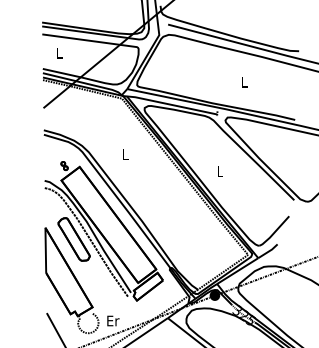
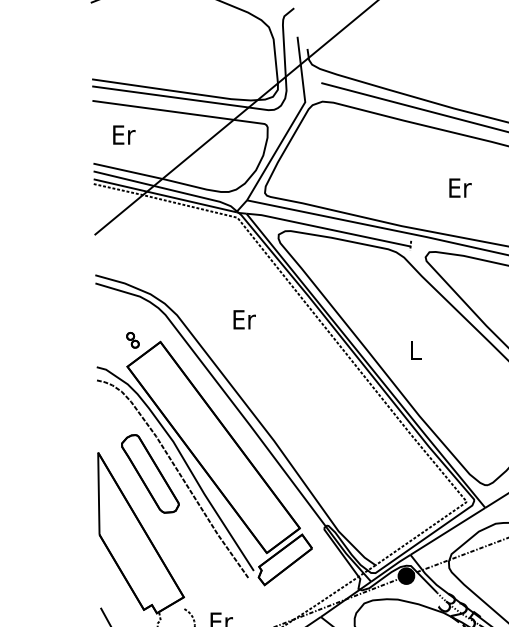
text: (59, 52) -> (123, 133), L -> Er
text: (244, 82) -> (460, 188), L -> Er
text: (125, 154) -> (243, 319), L -> Er

